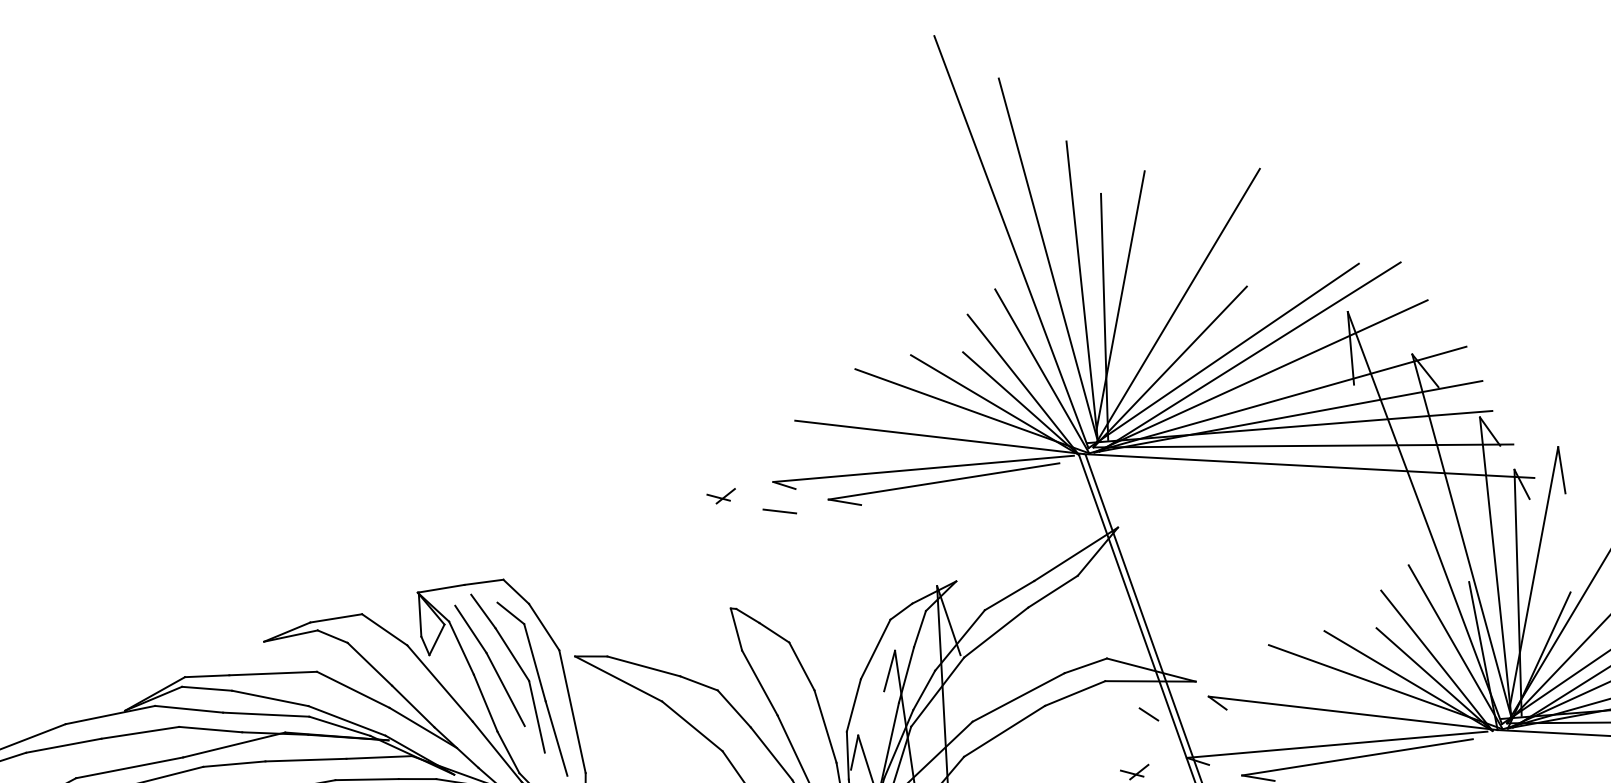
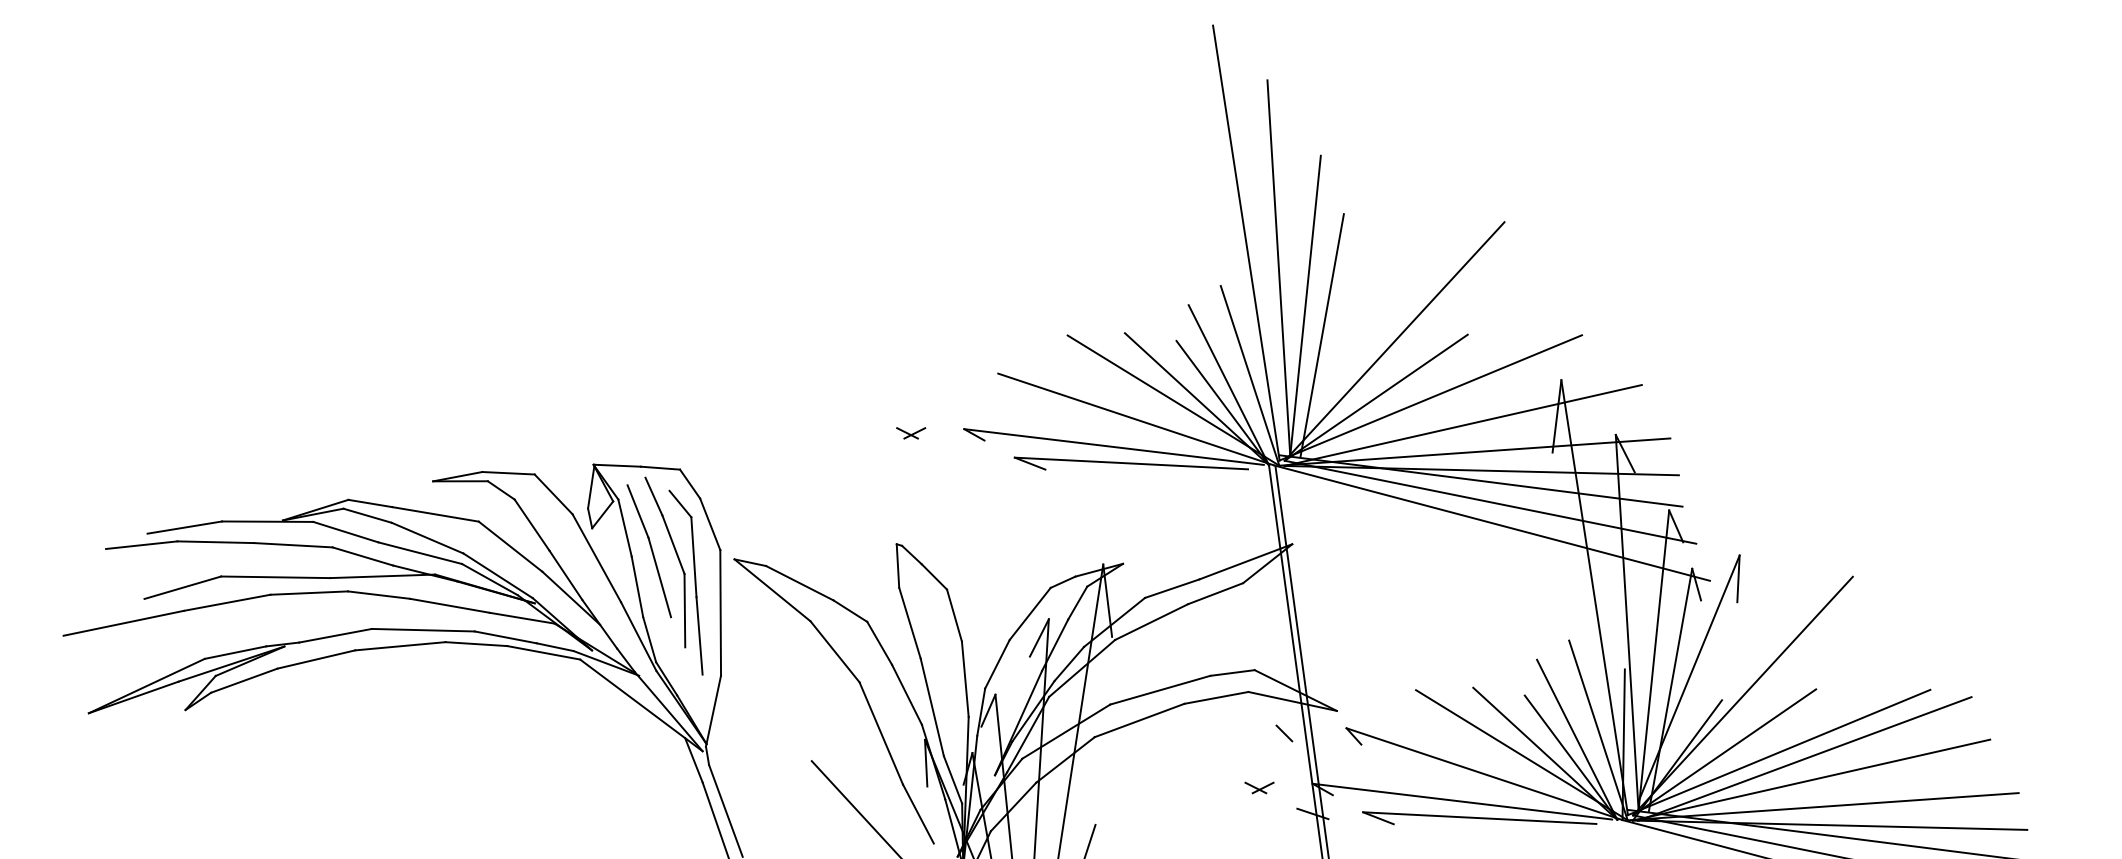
line: (1119, 300) -> (1340, 322), removed
line: (1250, 357) -> (1456, 404), removed
line: (779, 511) -> (964, 459), removed

